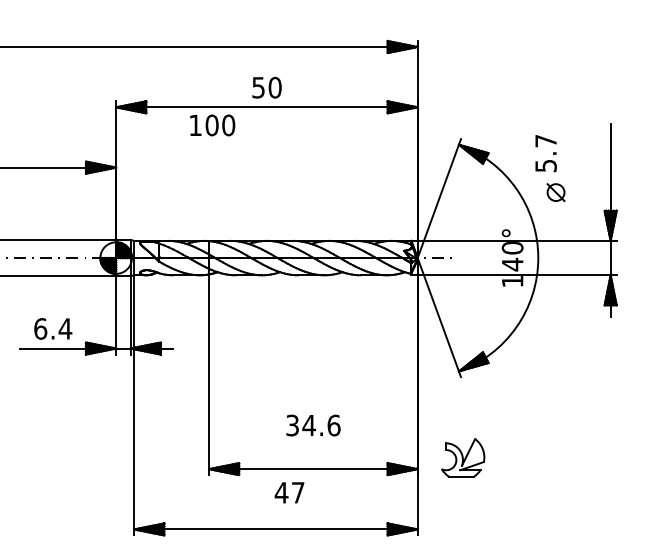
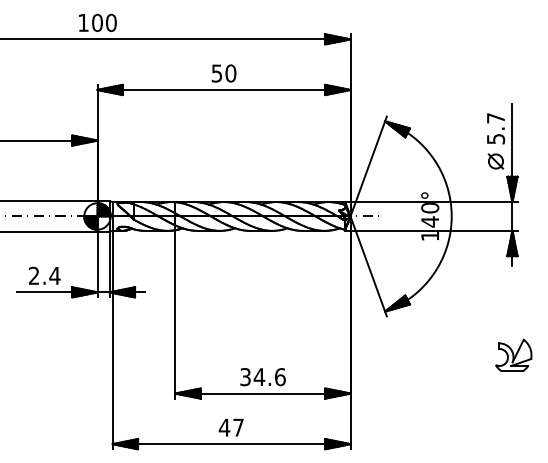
text: (212, 125) -> (97, 22), moved
text: (545, 153) -> (495, 128), moved
part: (555, 192) -> (495, 161), moved
text: (40, 328) -> (34, 275), 6.4 -> 2.4
text: (313, 425) -> (263, 377), moved
part: (463, 457) -> (513, 355), moved
text: (289, 492) -> (231, 427), moved

